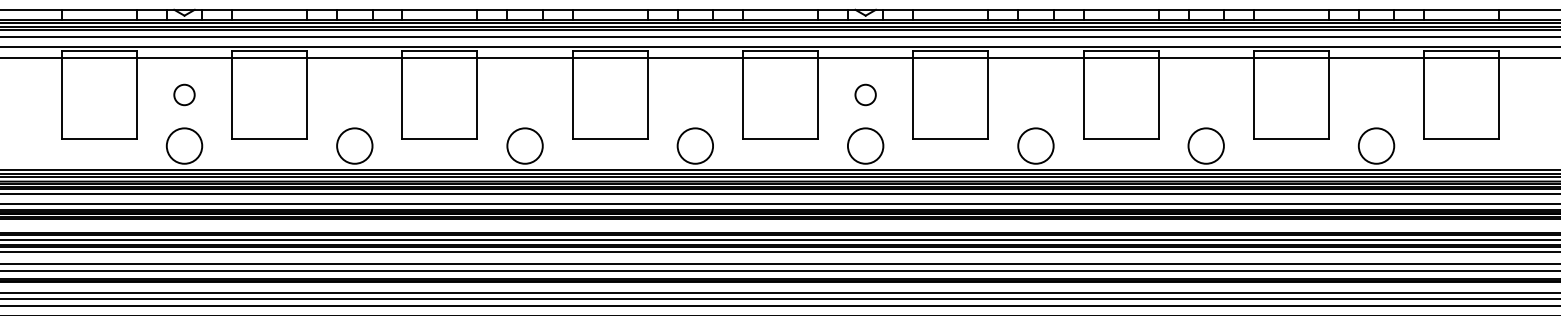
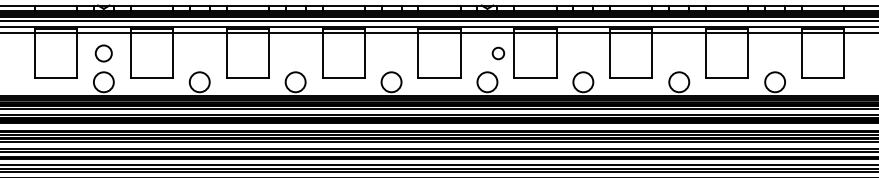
circle: (183, 94) -> (103, 53), size x1.4
circle: (865, 94) -> (498, 53), moved

